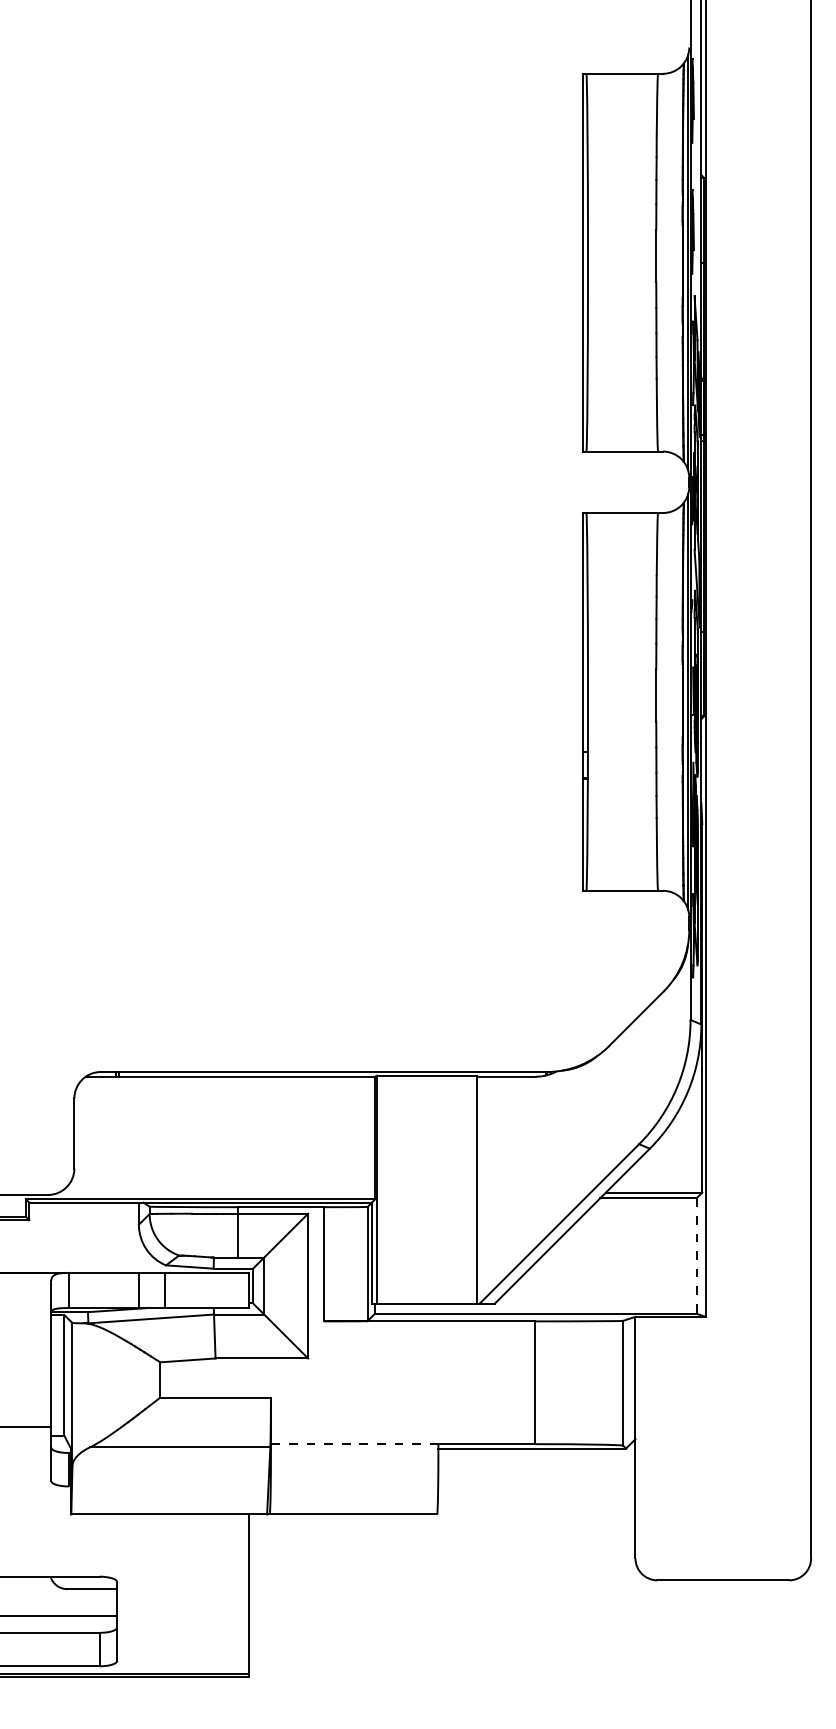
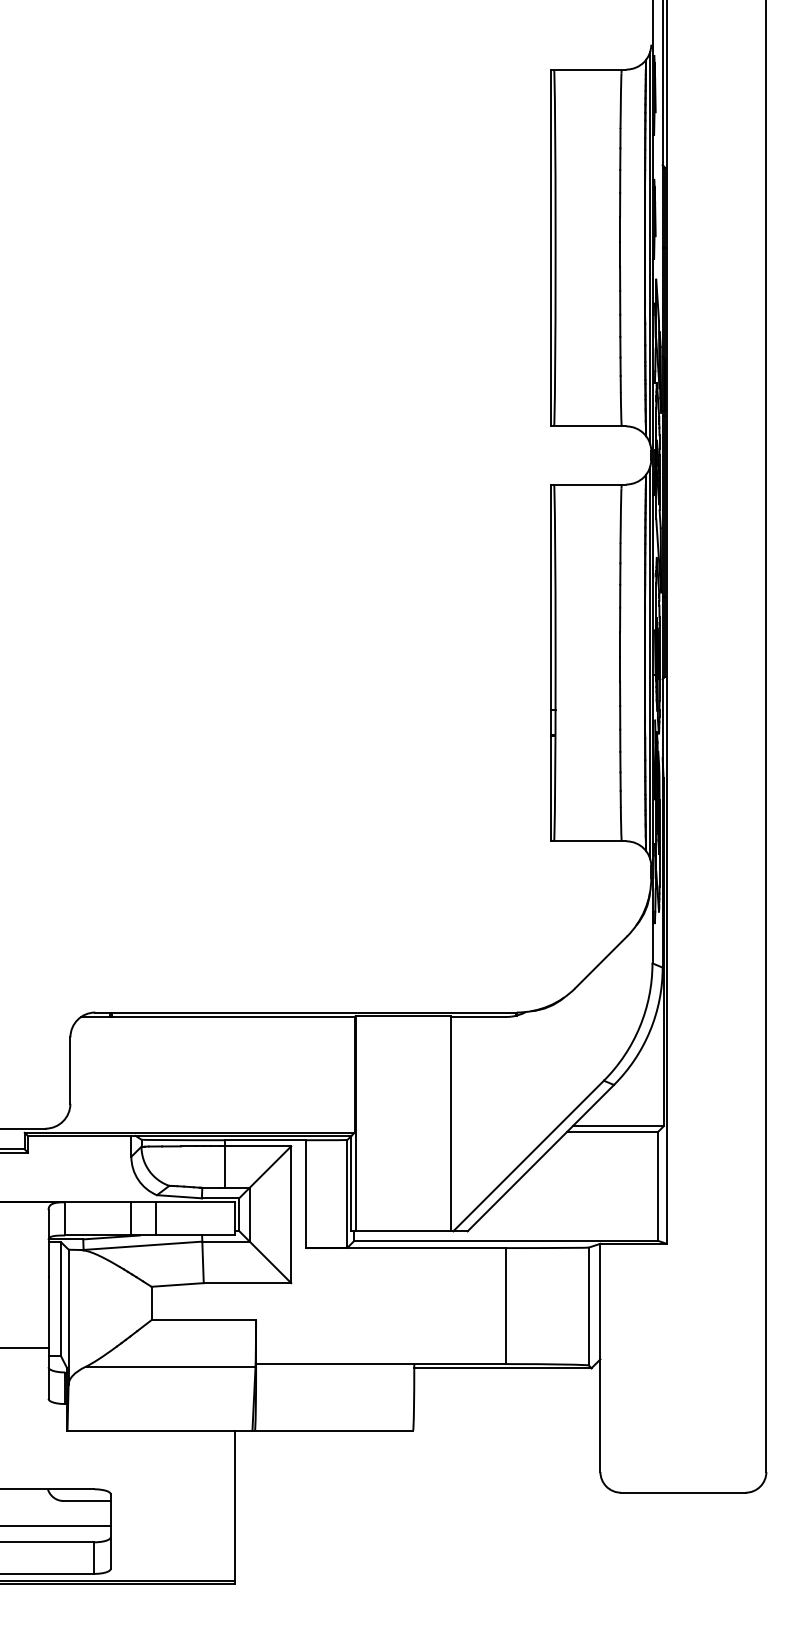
line: (696, 1256) -> (658, 1186), dashed -> solid
line: (353, 1444) -> (334, 1364), dashed -> solid

